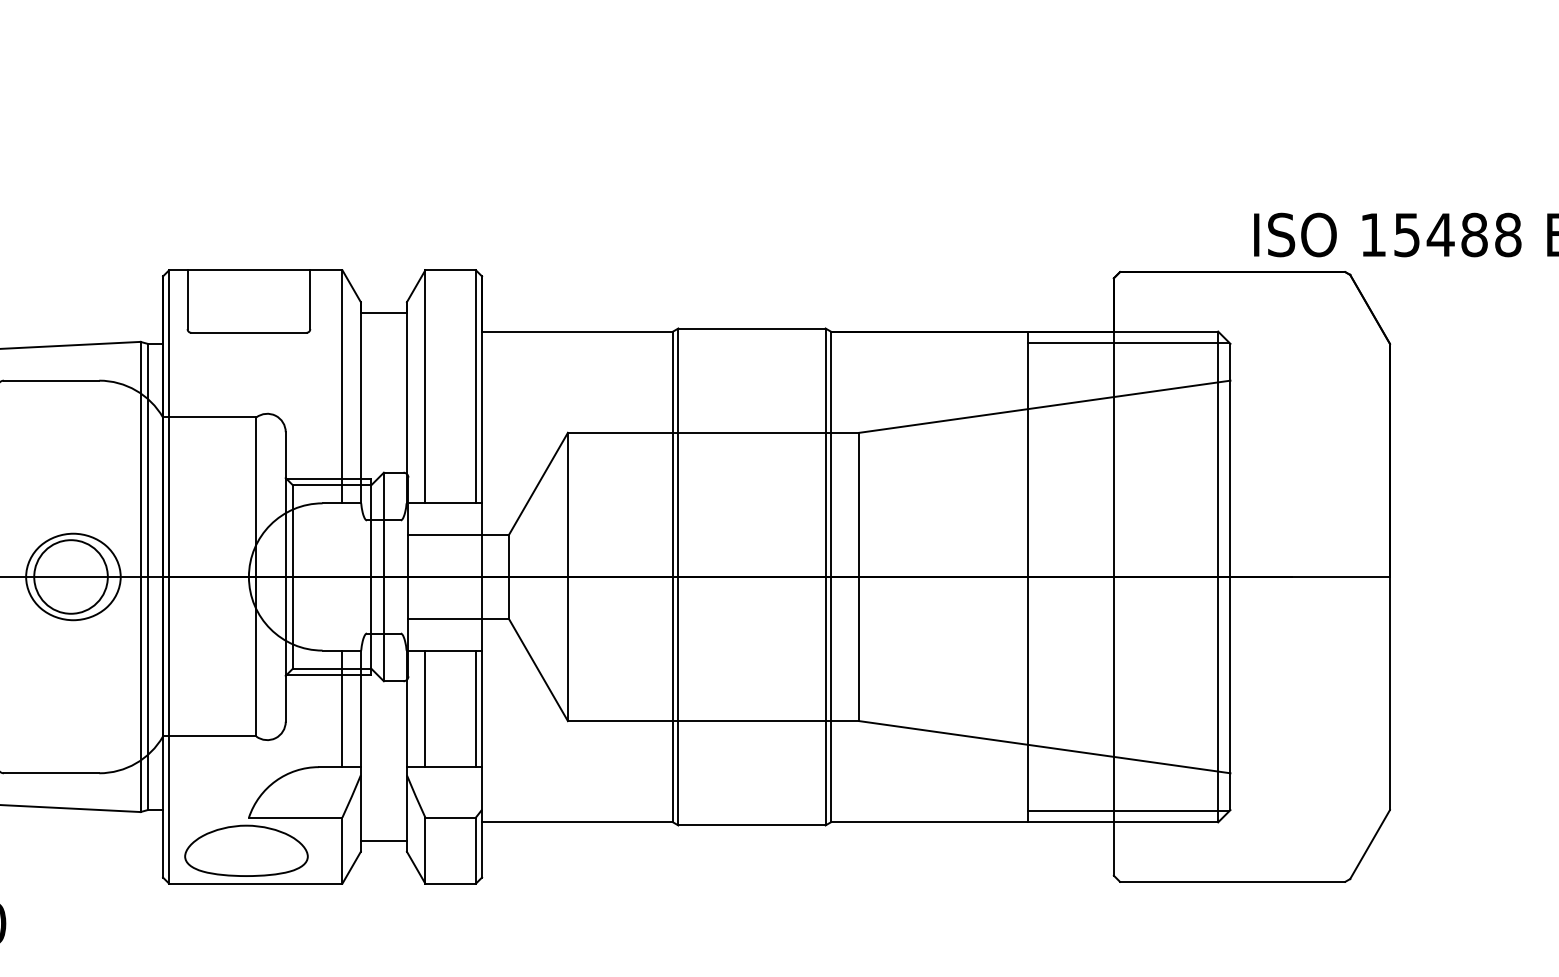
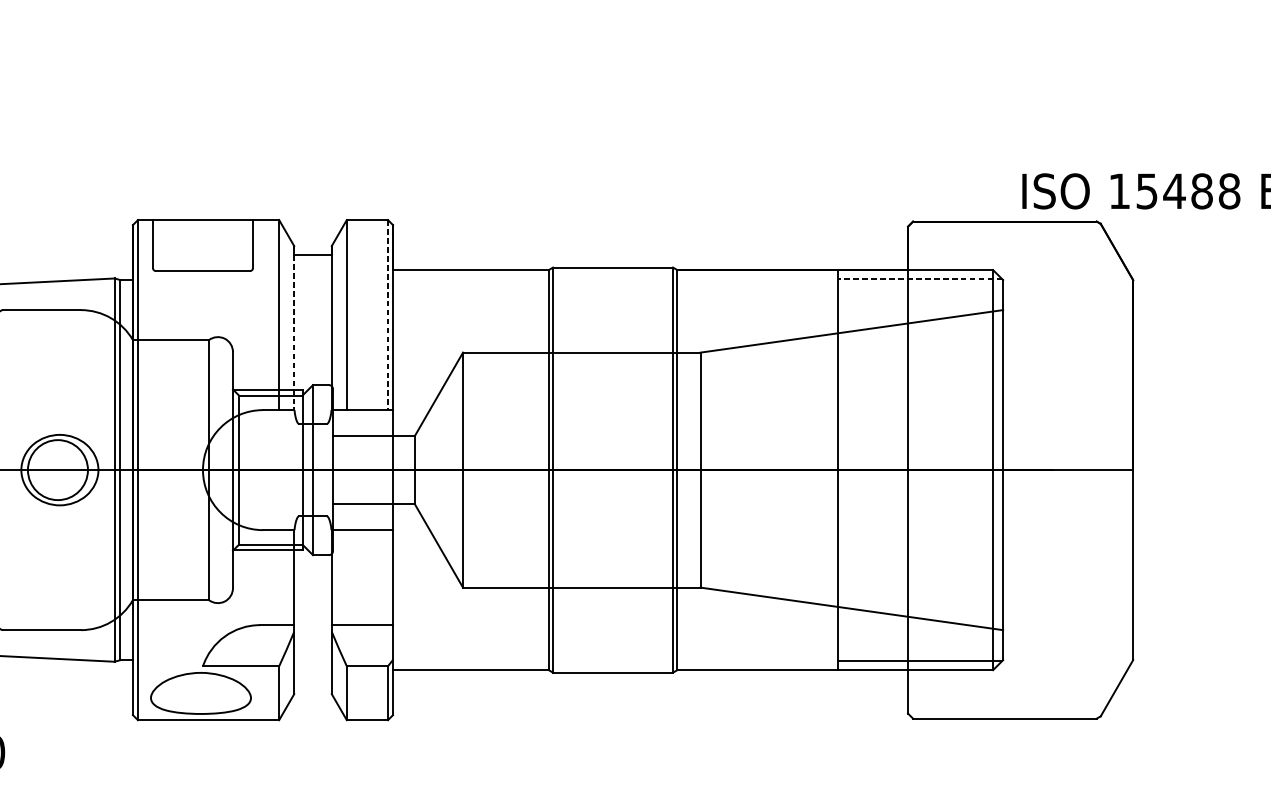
line: (1128, 342) -> (920, 278), solid -> dashed
line: (475, 386) -> (387, 314), solid -> dashed
line: (360, 402) -> (293, 327), solid -> dashed
line: (342, 708) -> (279, 577), removed
line: (425, 708) -> (346, 577), removed
line: (475, 708) -> (387, 577), removed
line: (383, 840) -> (312, 684), removed

